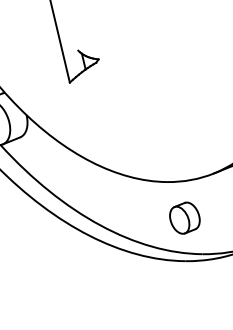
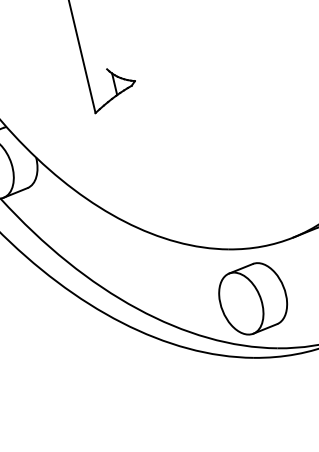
part: (185, 217) -> (253, 298), size x1.67

